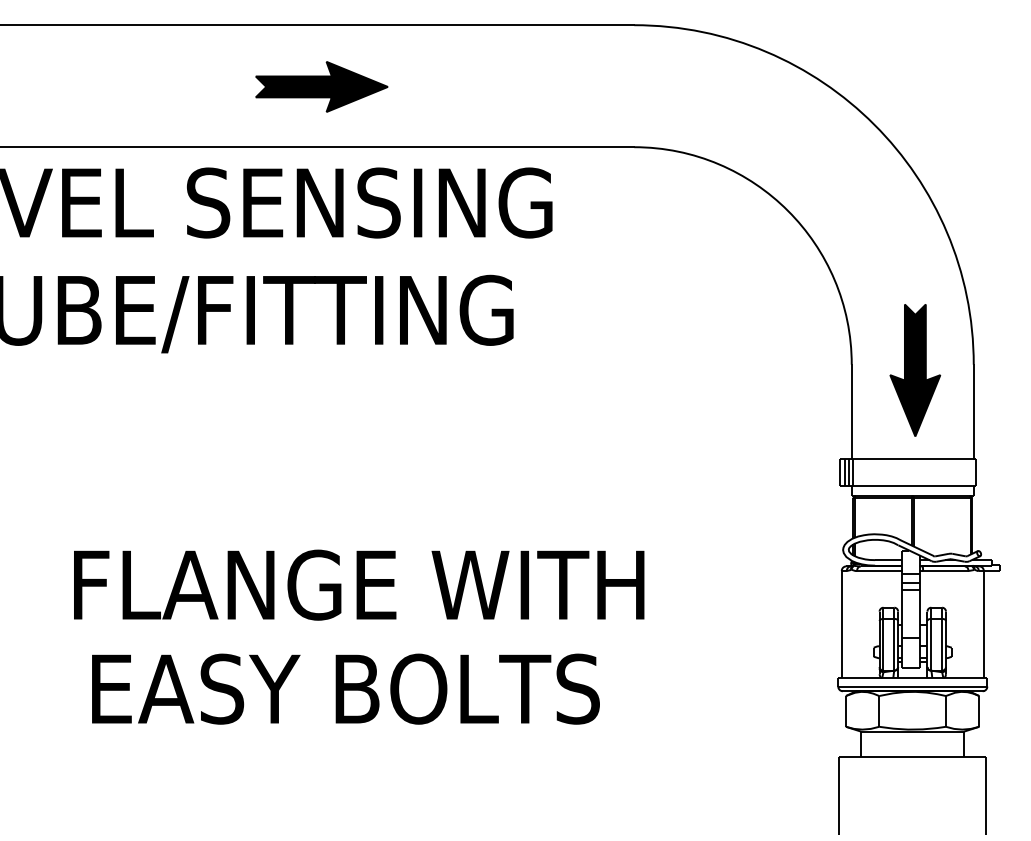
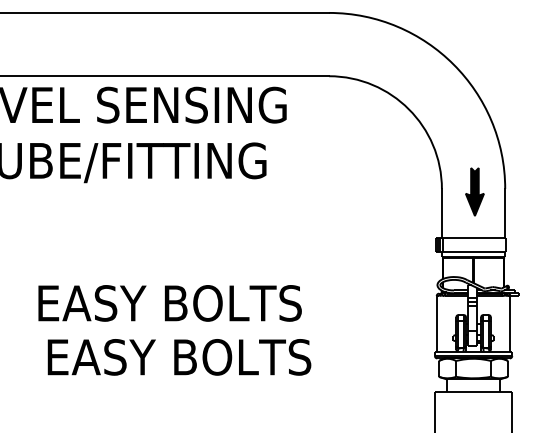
part: (320, 86) -> (166, 44), removed
part: (914, 369) -> (474, 191), size x0.7
text: (363, 585) -> (188, 303), FLANGE WITH -> EASY BOLTS

